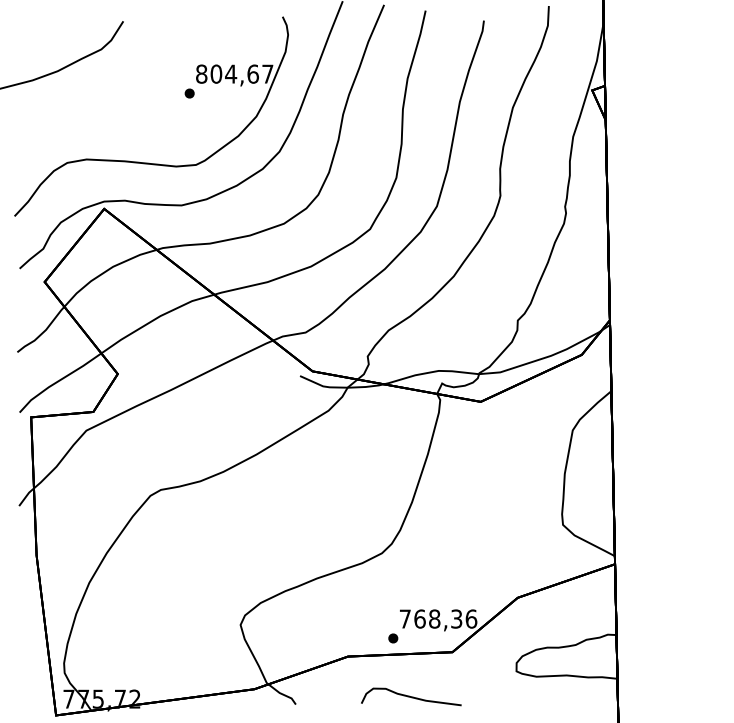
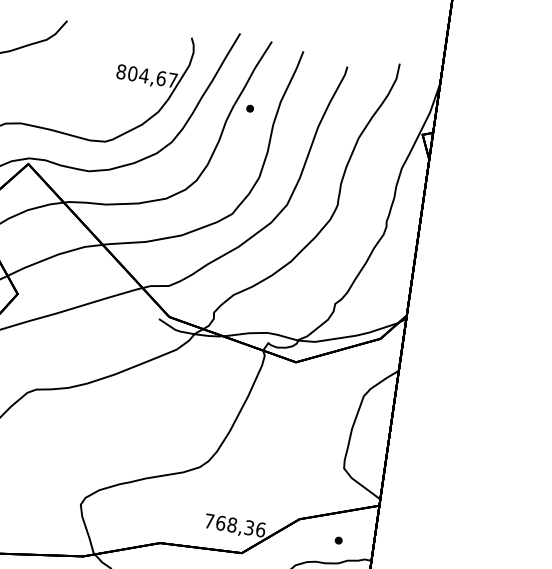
part: (189, 93) -> (250, 108), moved
part: (393, 638) -> (338, 540), moved

